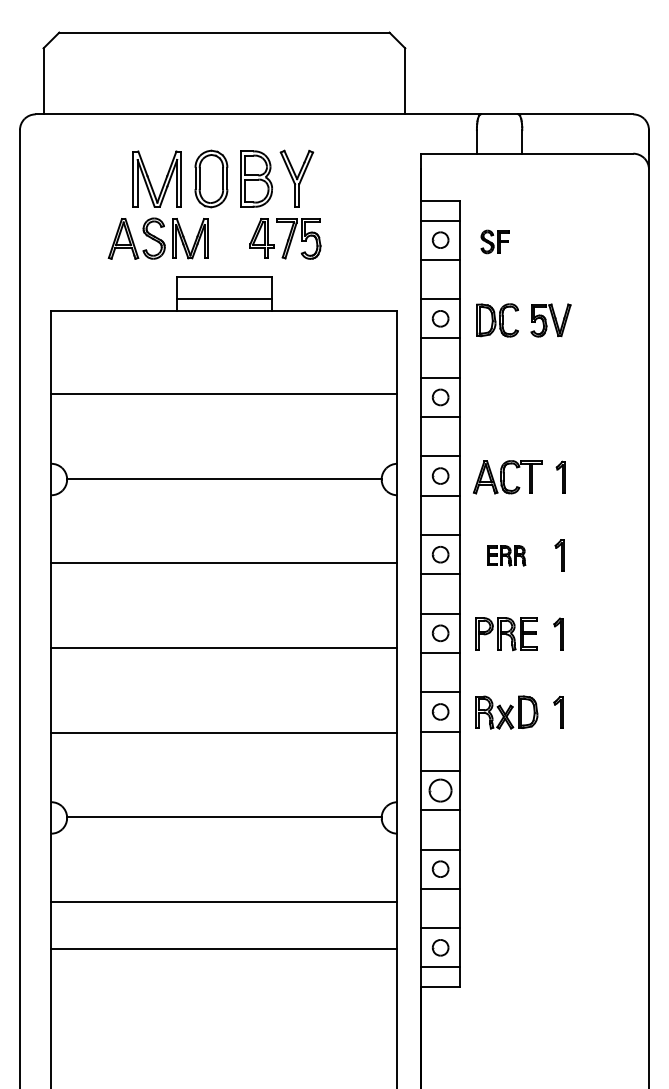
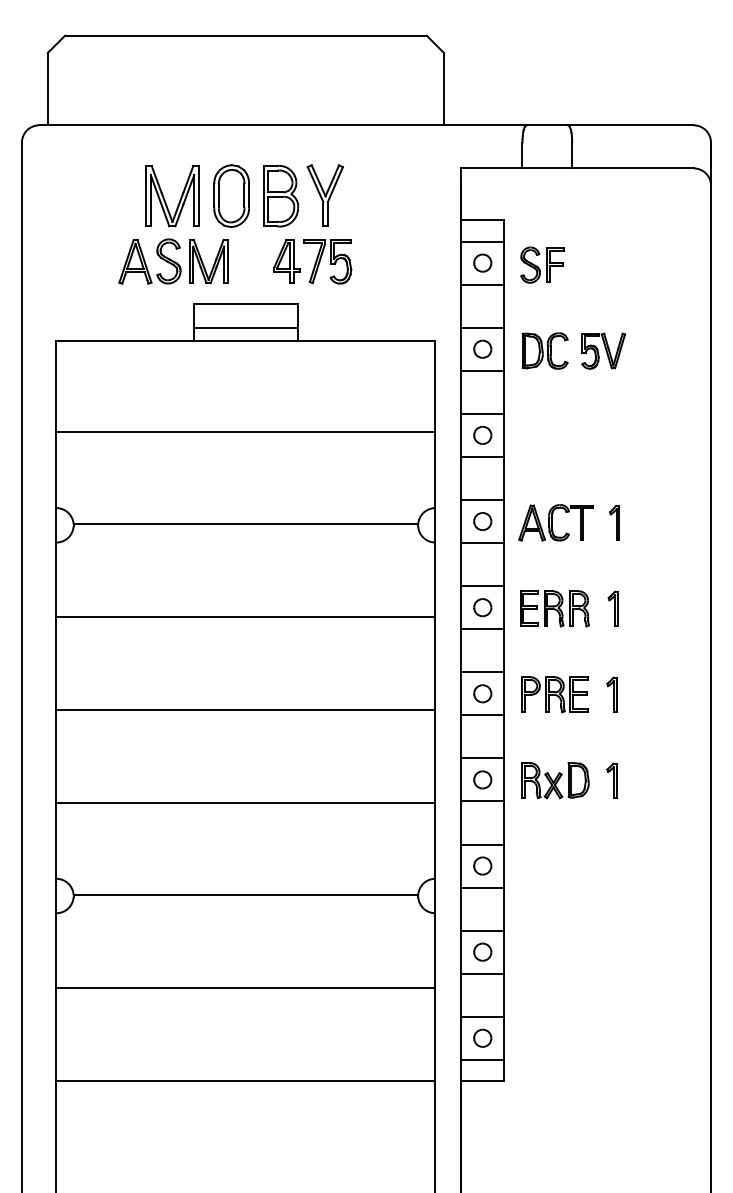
part: (495, 241) -> (542, 264), size x1.43
part: (506, 555) -> (554, 608), size x1.67
part: (440, 790) -> (482, 865), size x0.71
line: (224, 948) -> (245, 1080), moved

